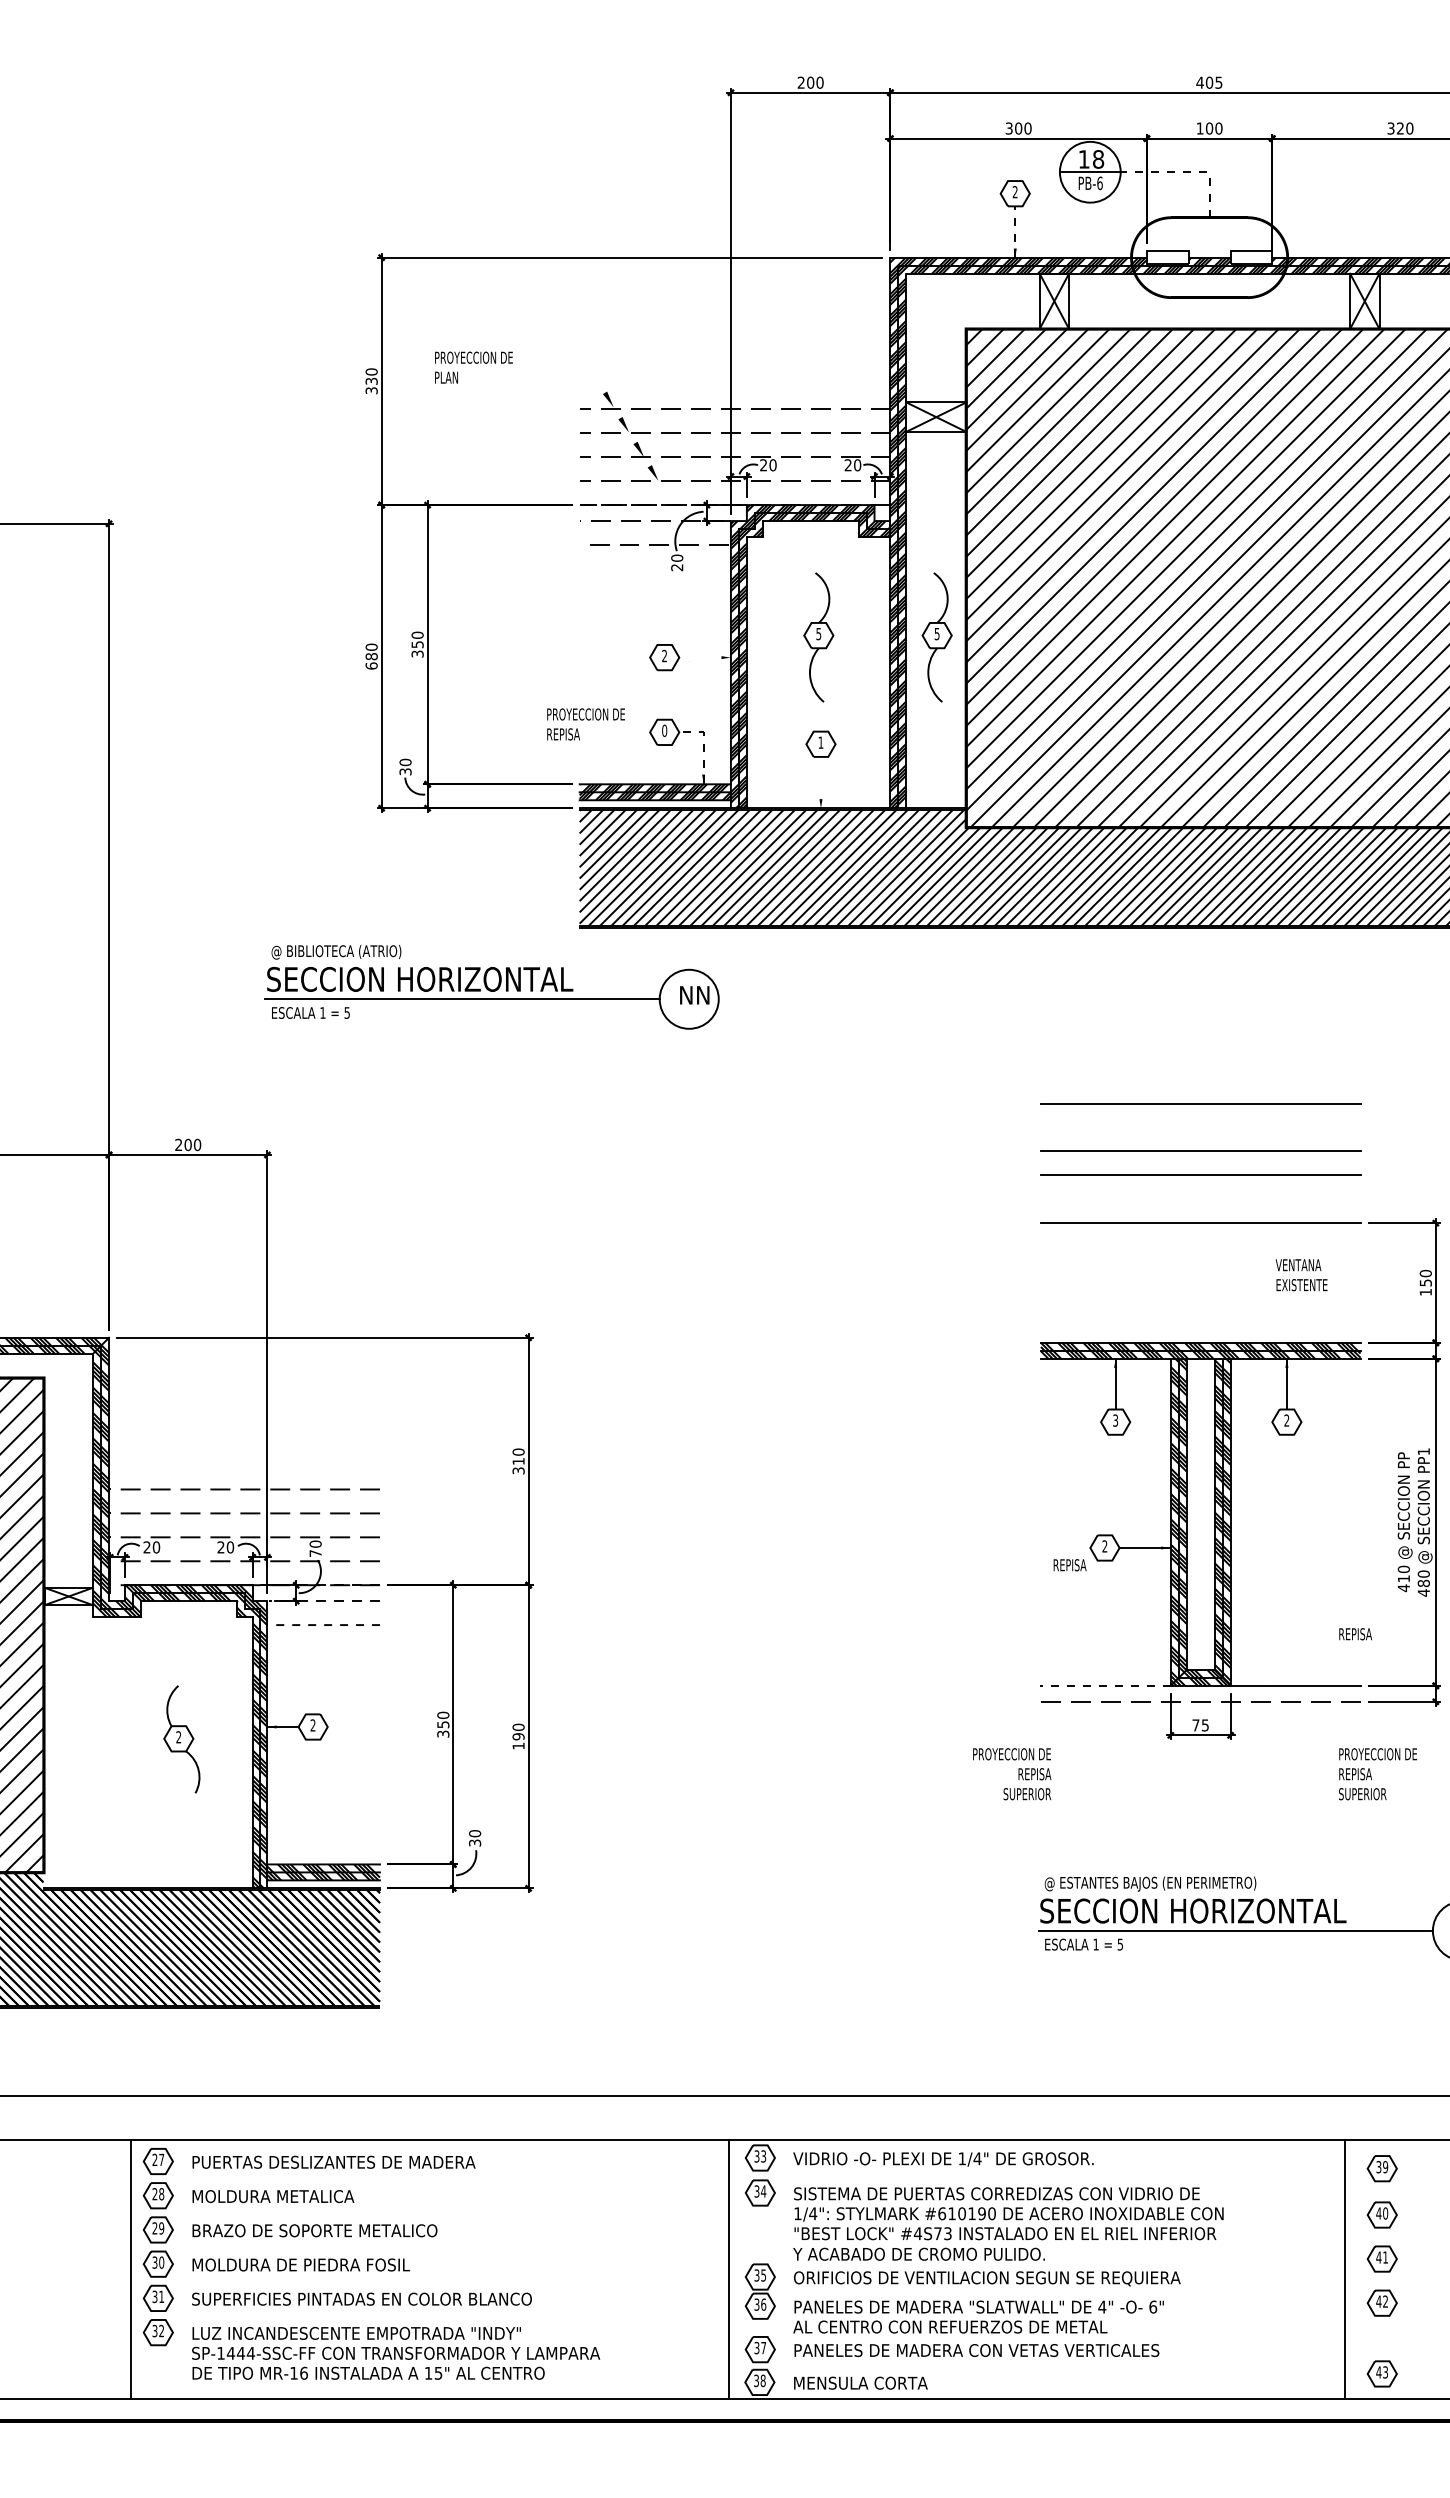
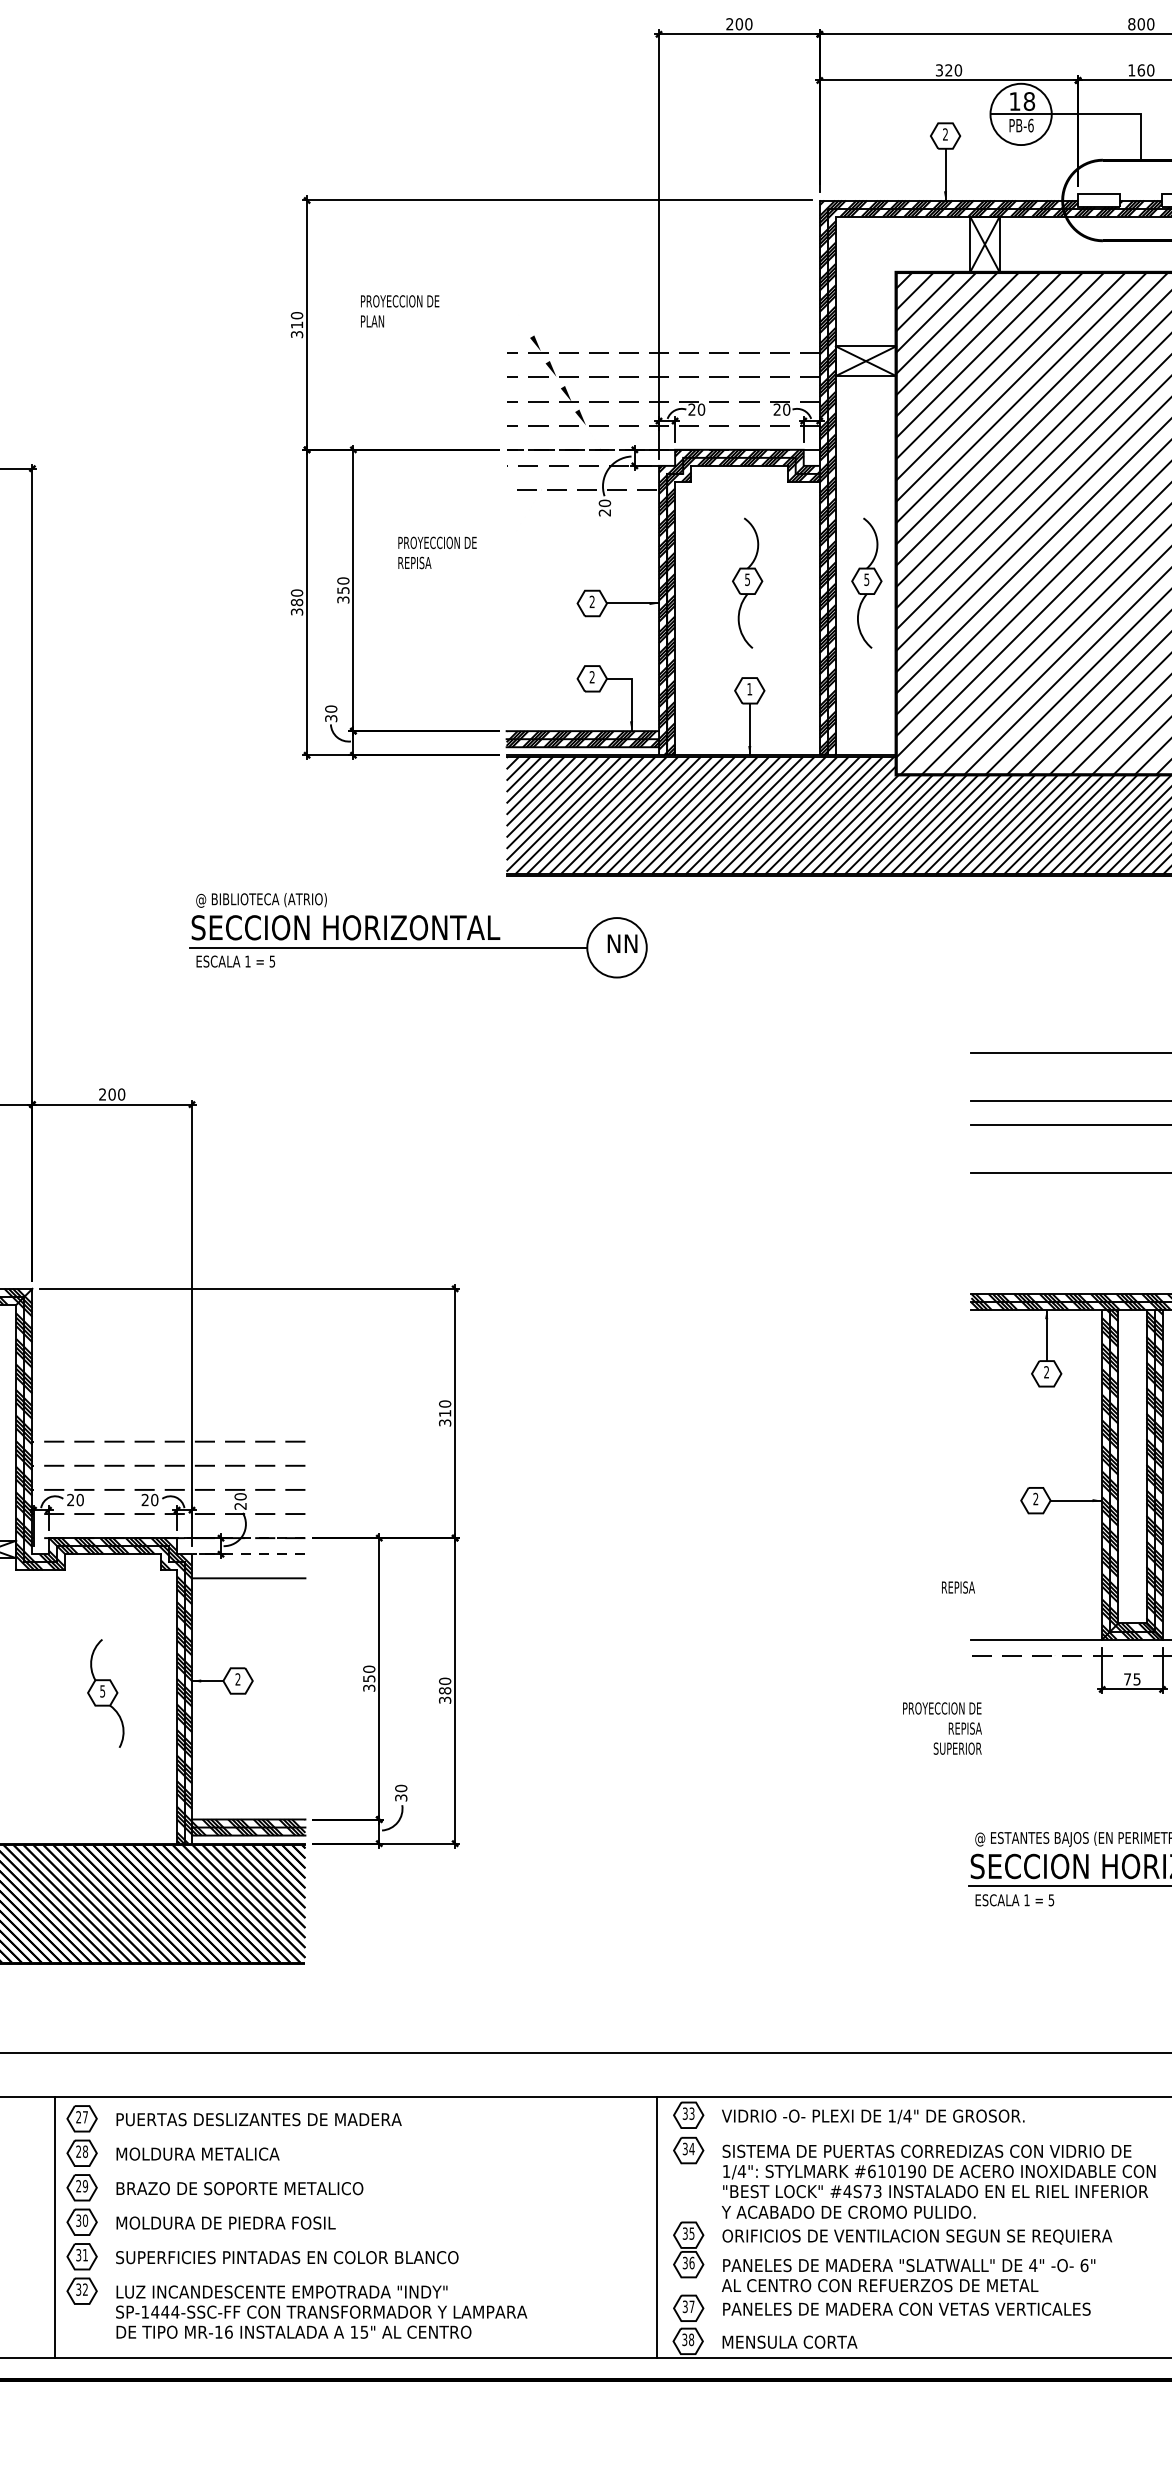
text: (1209, 82) -> (1141, 24), 405 -> 800
text: (1018, 128) -> (948, 70), 300 -> 320
text: (1209, 128) -> (1141, 70), 100 -> 160
line: (1188, 172) -> (1120, 114), dashed -> solid
line: (1015, 232) -> (945, 175), dashed -> solid
text: (371, 380) -> (296, 324), 330 -> 310
line: (704, 657) -> (632, 603), added
text: (371, 665) -> (296, 611), 680 -> 380
text: (585, 724) -> (436, 552), moved
text: (664, 730) -> (592, 676), 0 -> 2
line: (703, 745) -> (631, 692), dashed -> solid
line: (820, 782) -> (749, 729), added
text: (1115, 1420) -> (1046, 1372), 3 -> 2
text: (315, 1553) -> (240, 1506), 70 -> 20
text: (1069, 1565) -> (957, 1587), moved
line: (323, 1625) -> (248, 1578), dashed -> solid
line: (1105, 1685) -> (1036, 1639), dashed -> solid
text: (178, 1737) -> (102, 1691), 2 -> 5
text: (518, 1741) -> (444, 1695), 190 -> 380

